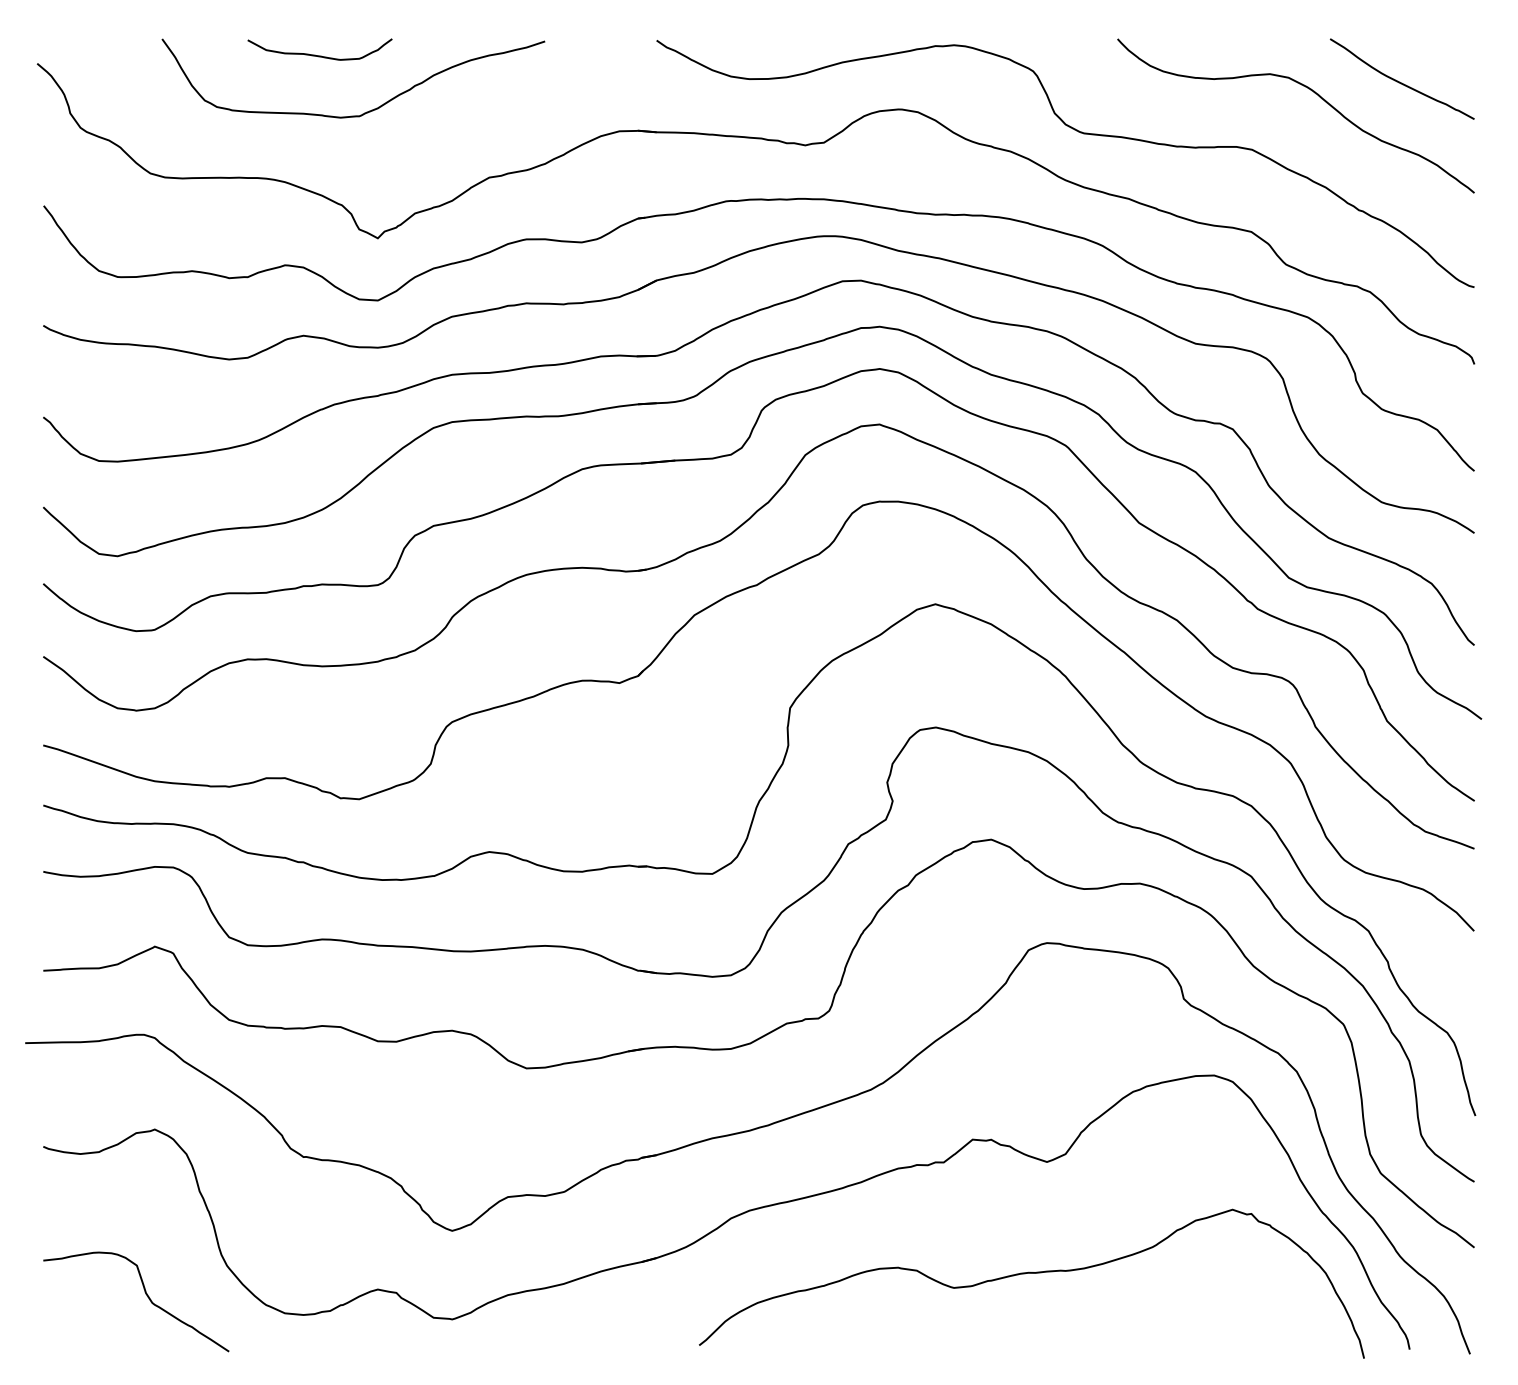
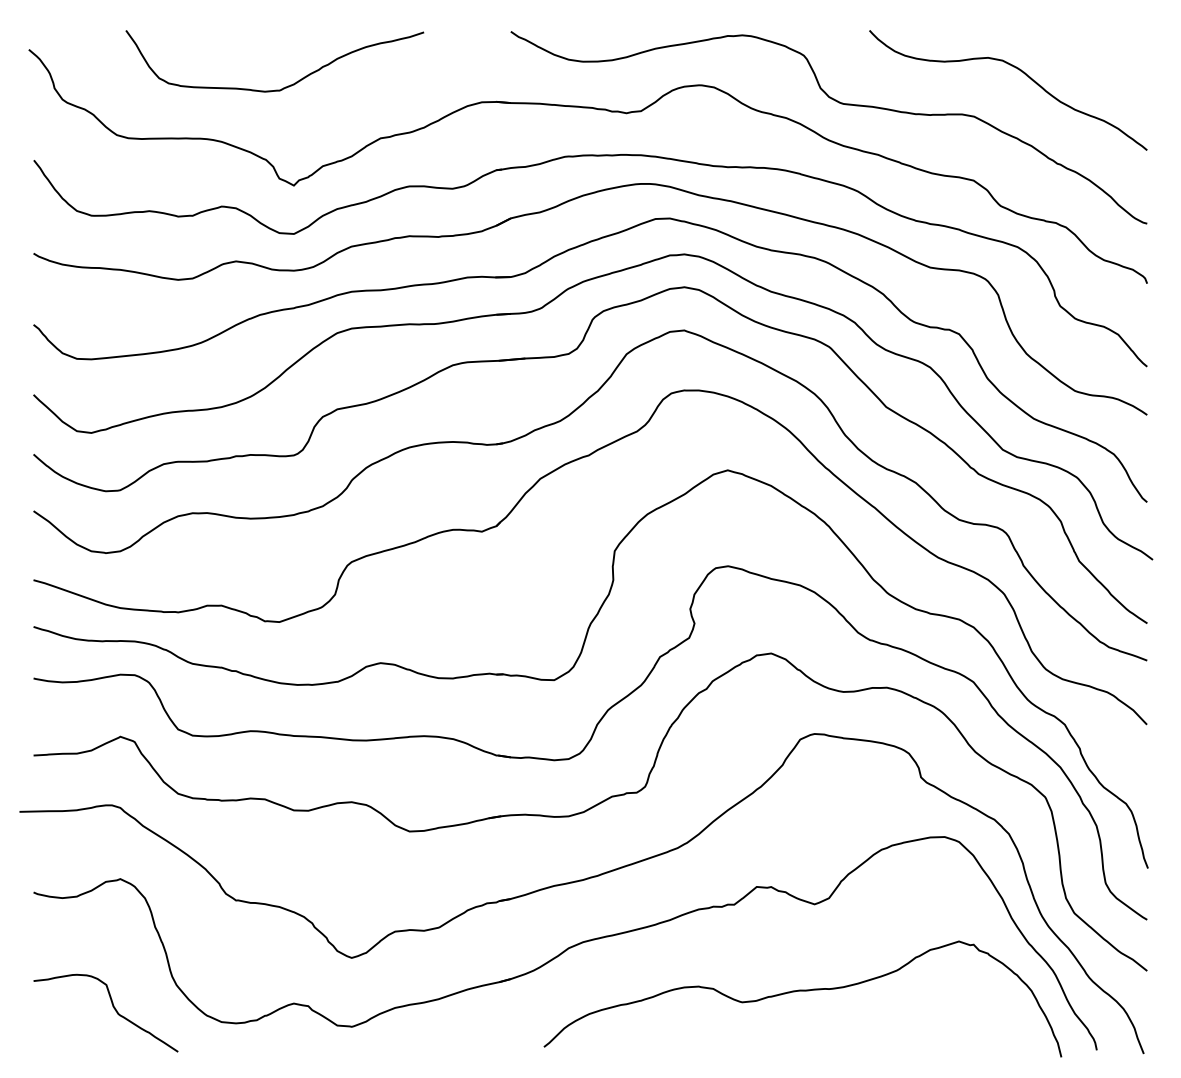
curve: (316, 54) -> (246, 42), removed
curve: (1400, 81) -> (1089, 63), removed

